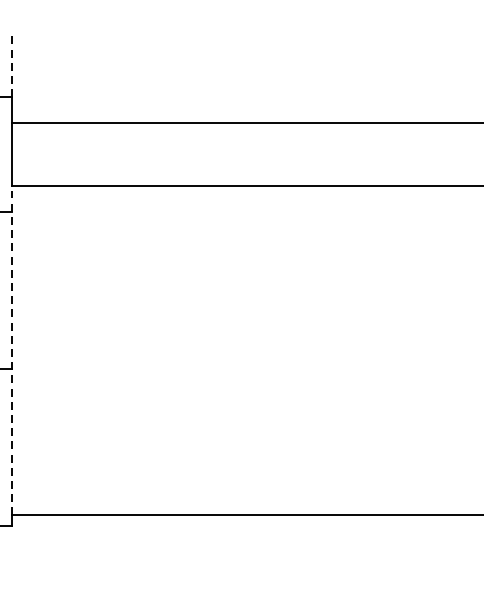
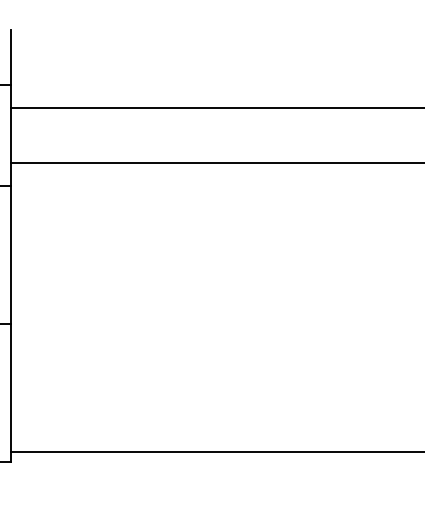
line: (12, 65) -> (11, 57), dashed -> solid
line: (12, 350) -> (11, 307), dashed -> solid

